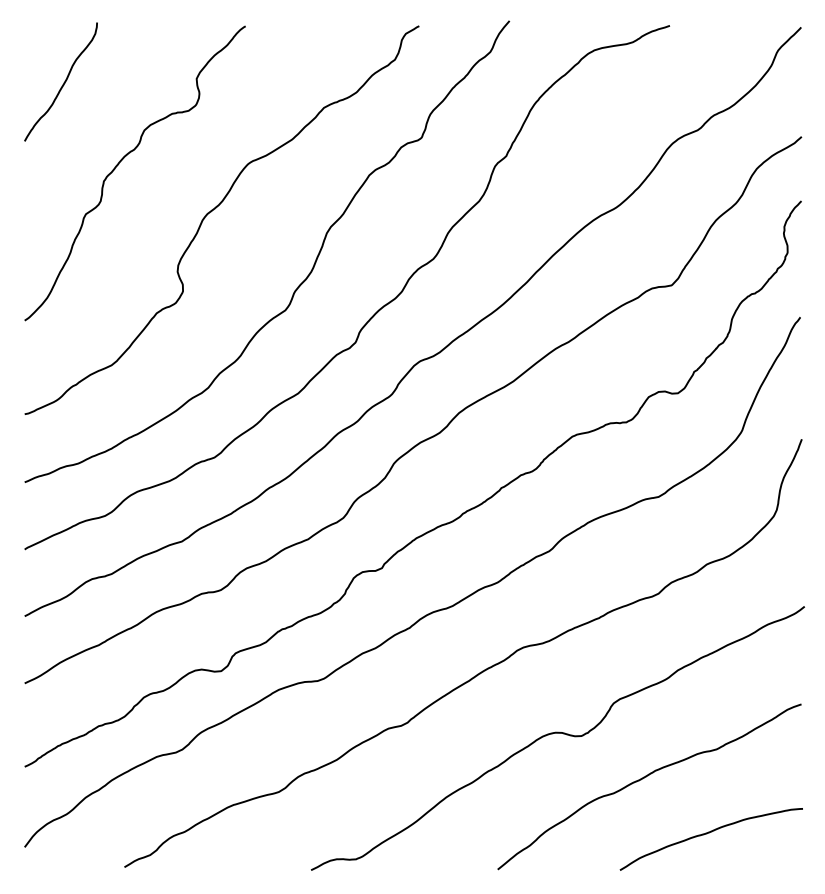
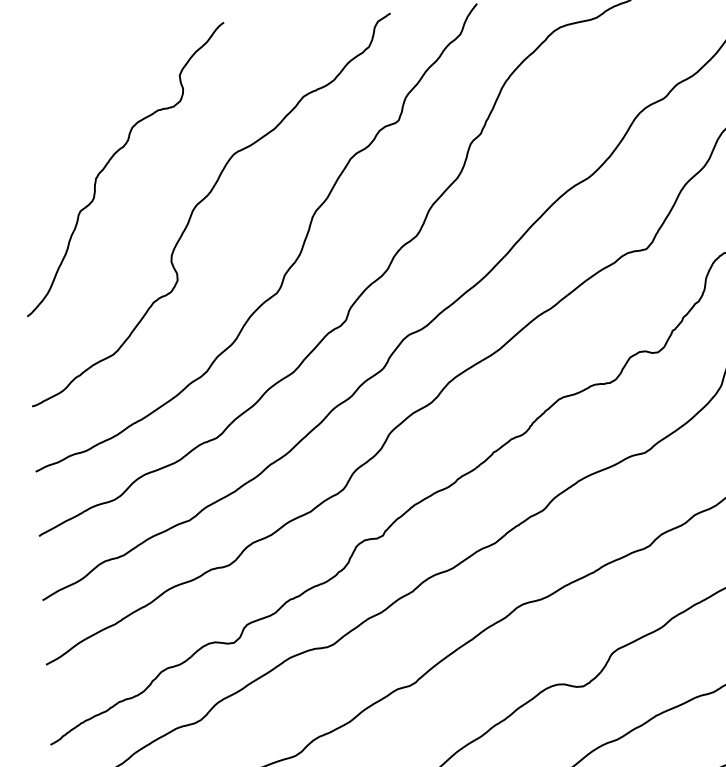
curve: (63, 82) -> (52, 85), removed

